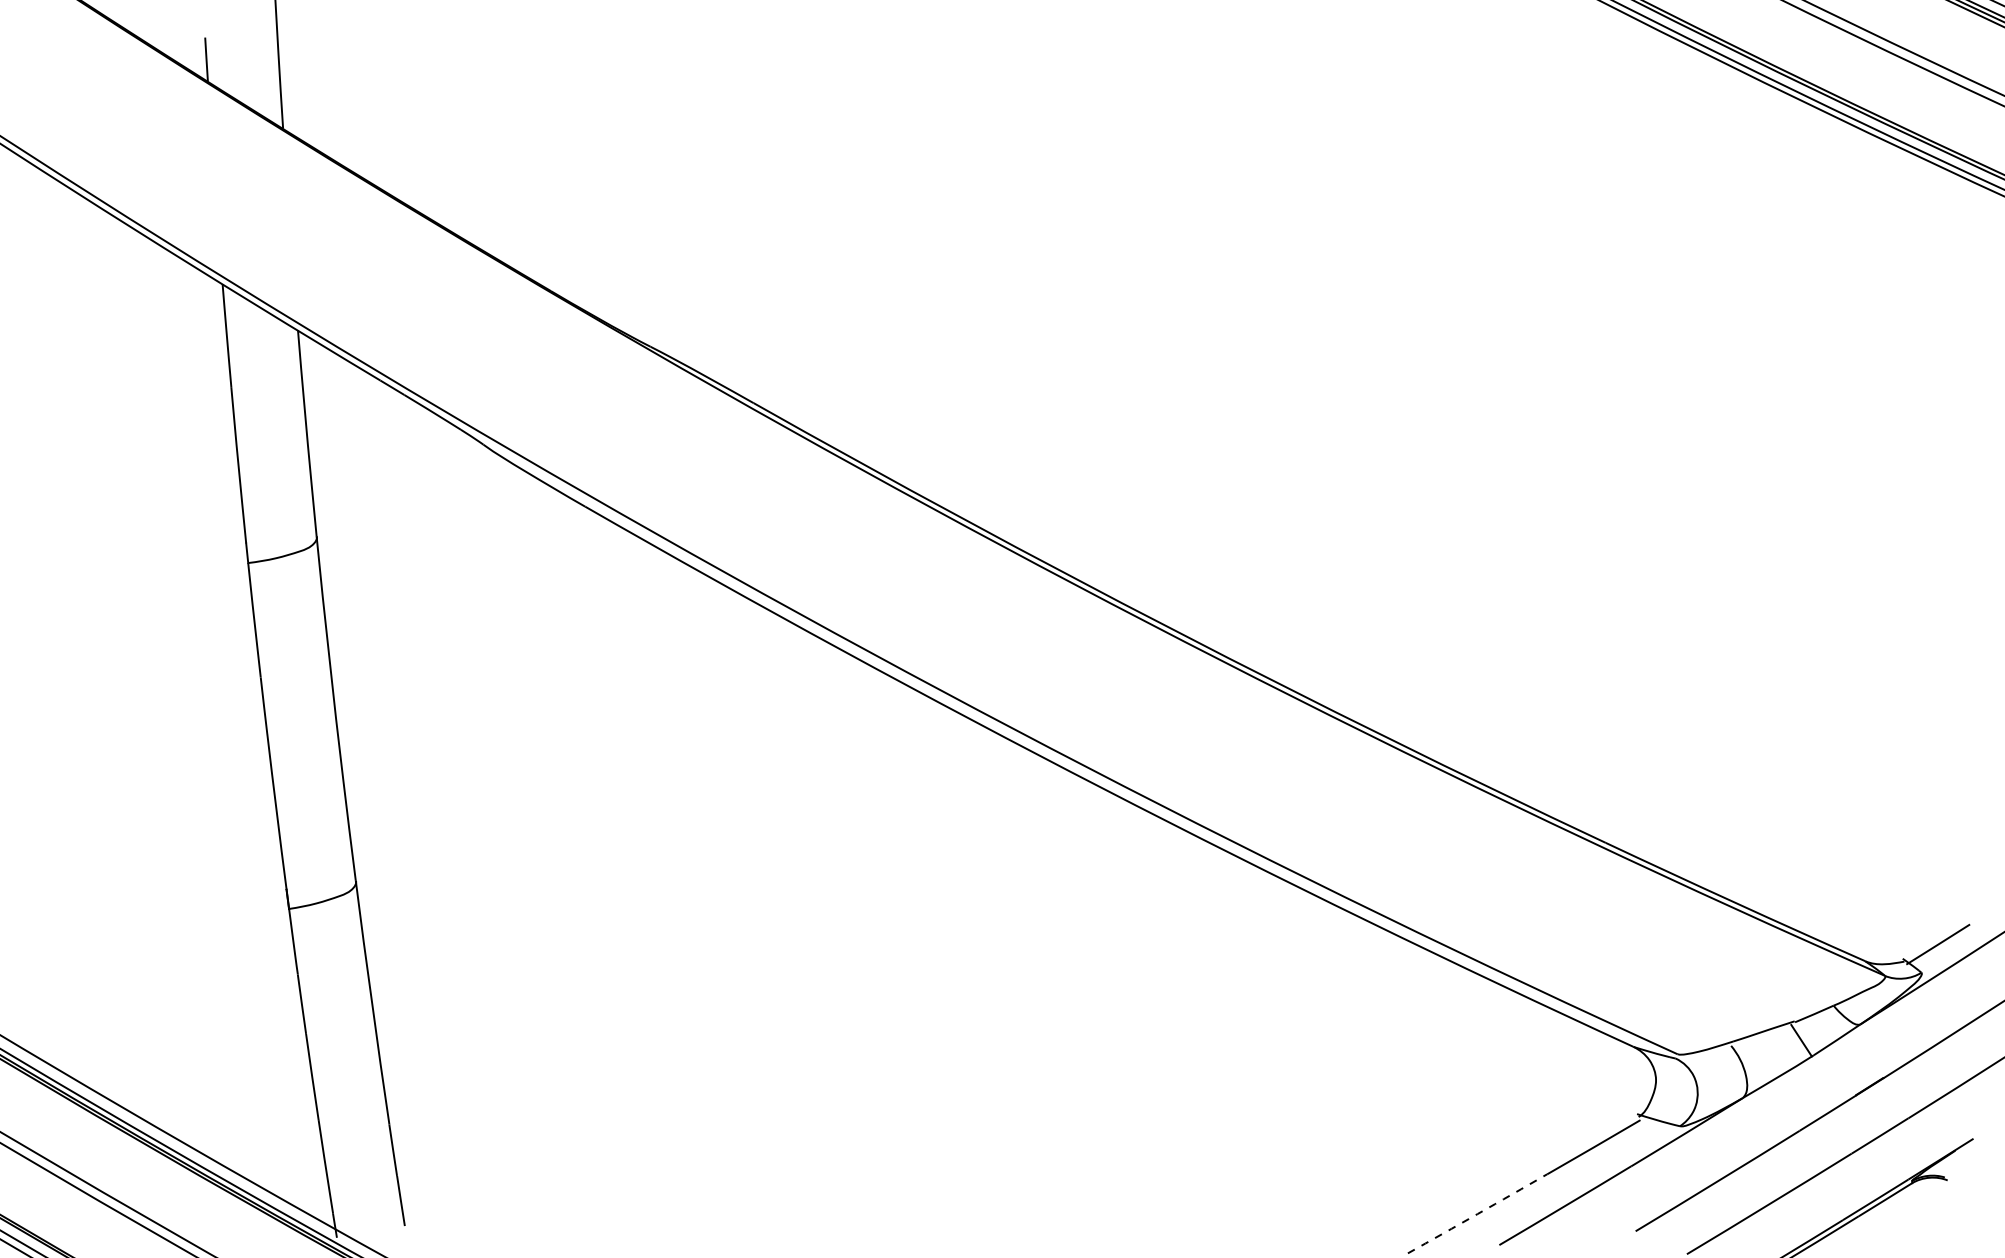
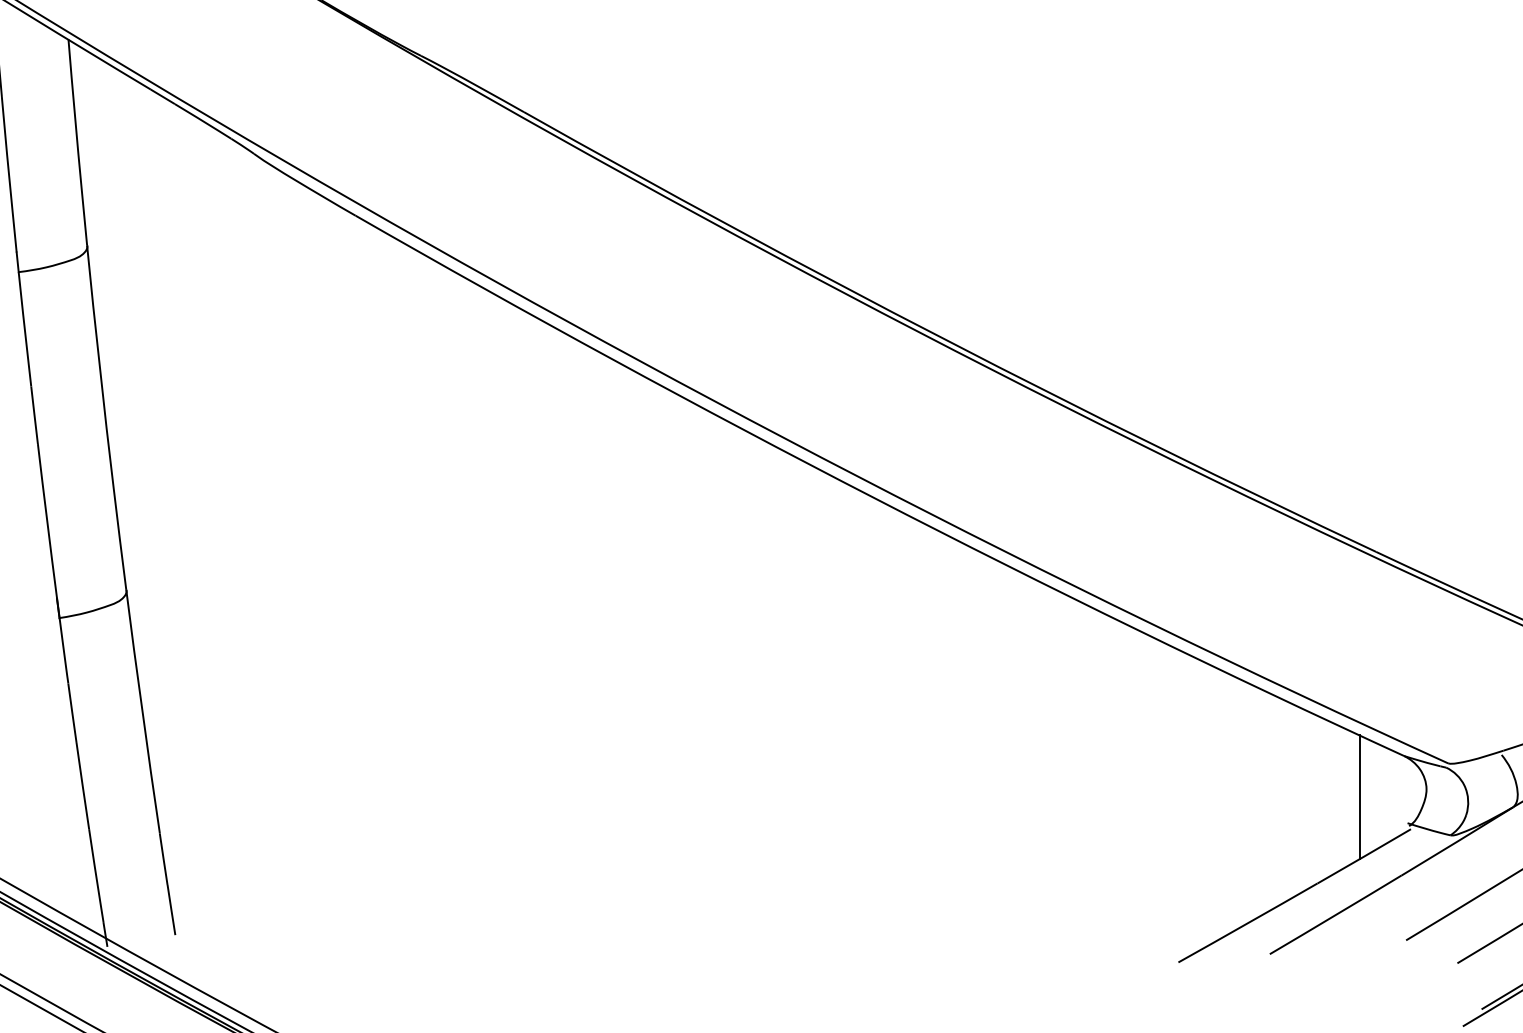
line: (1589, 1087) -> (1359, 796), added
arc: (1477, 1214) -> (1247, 923), dashed -> solid

